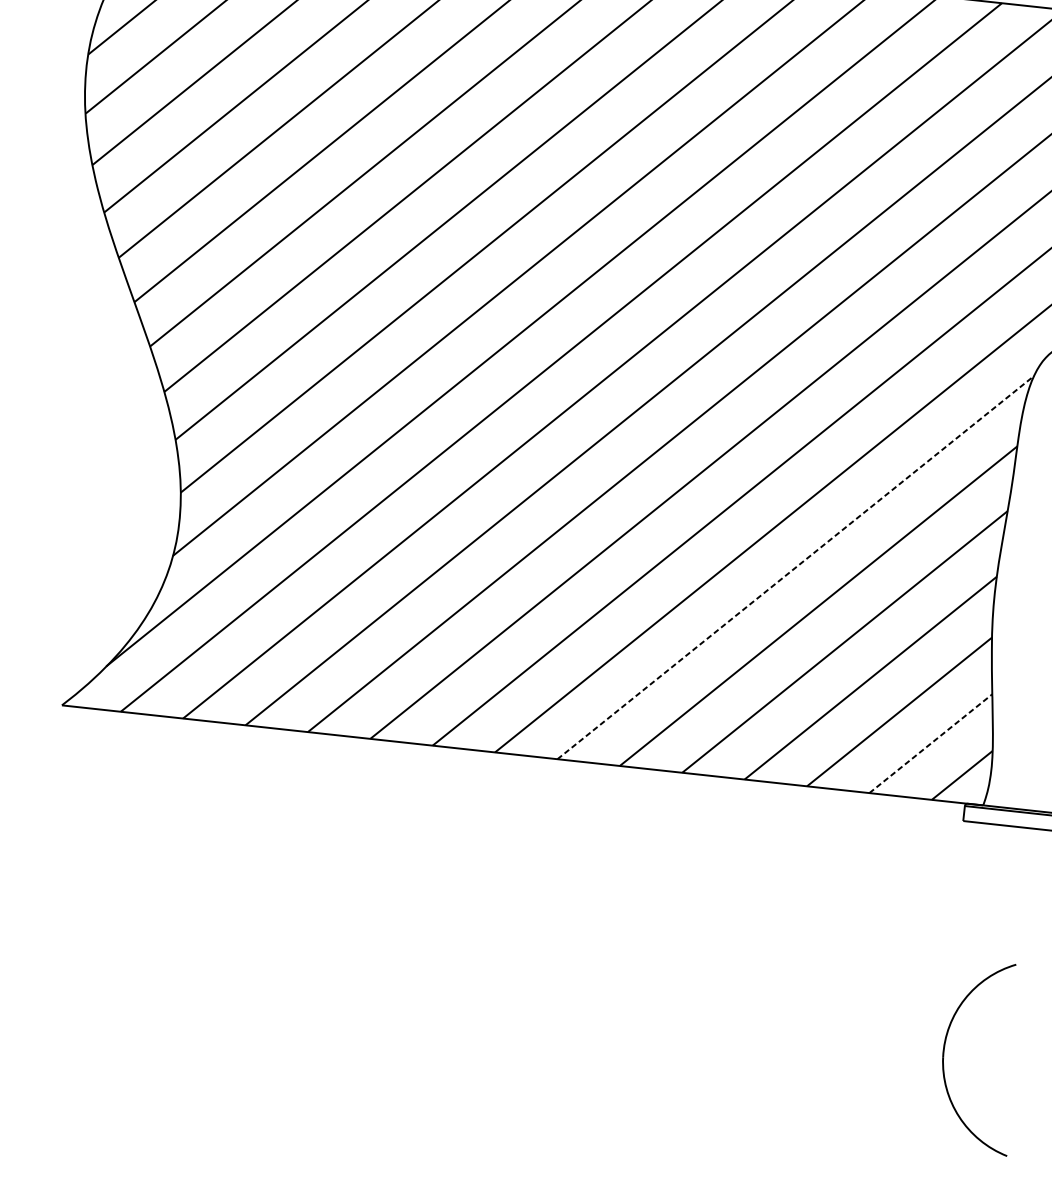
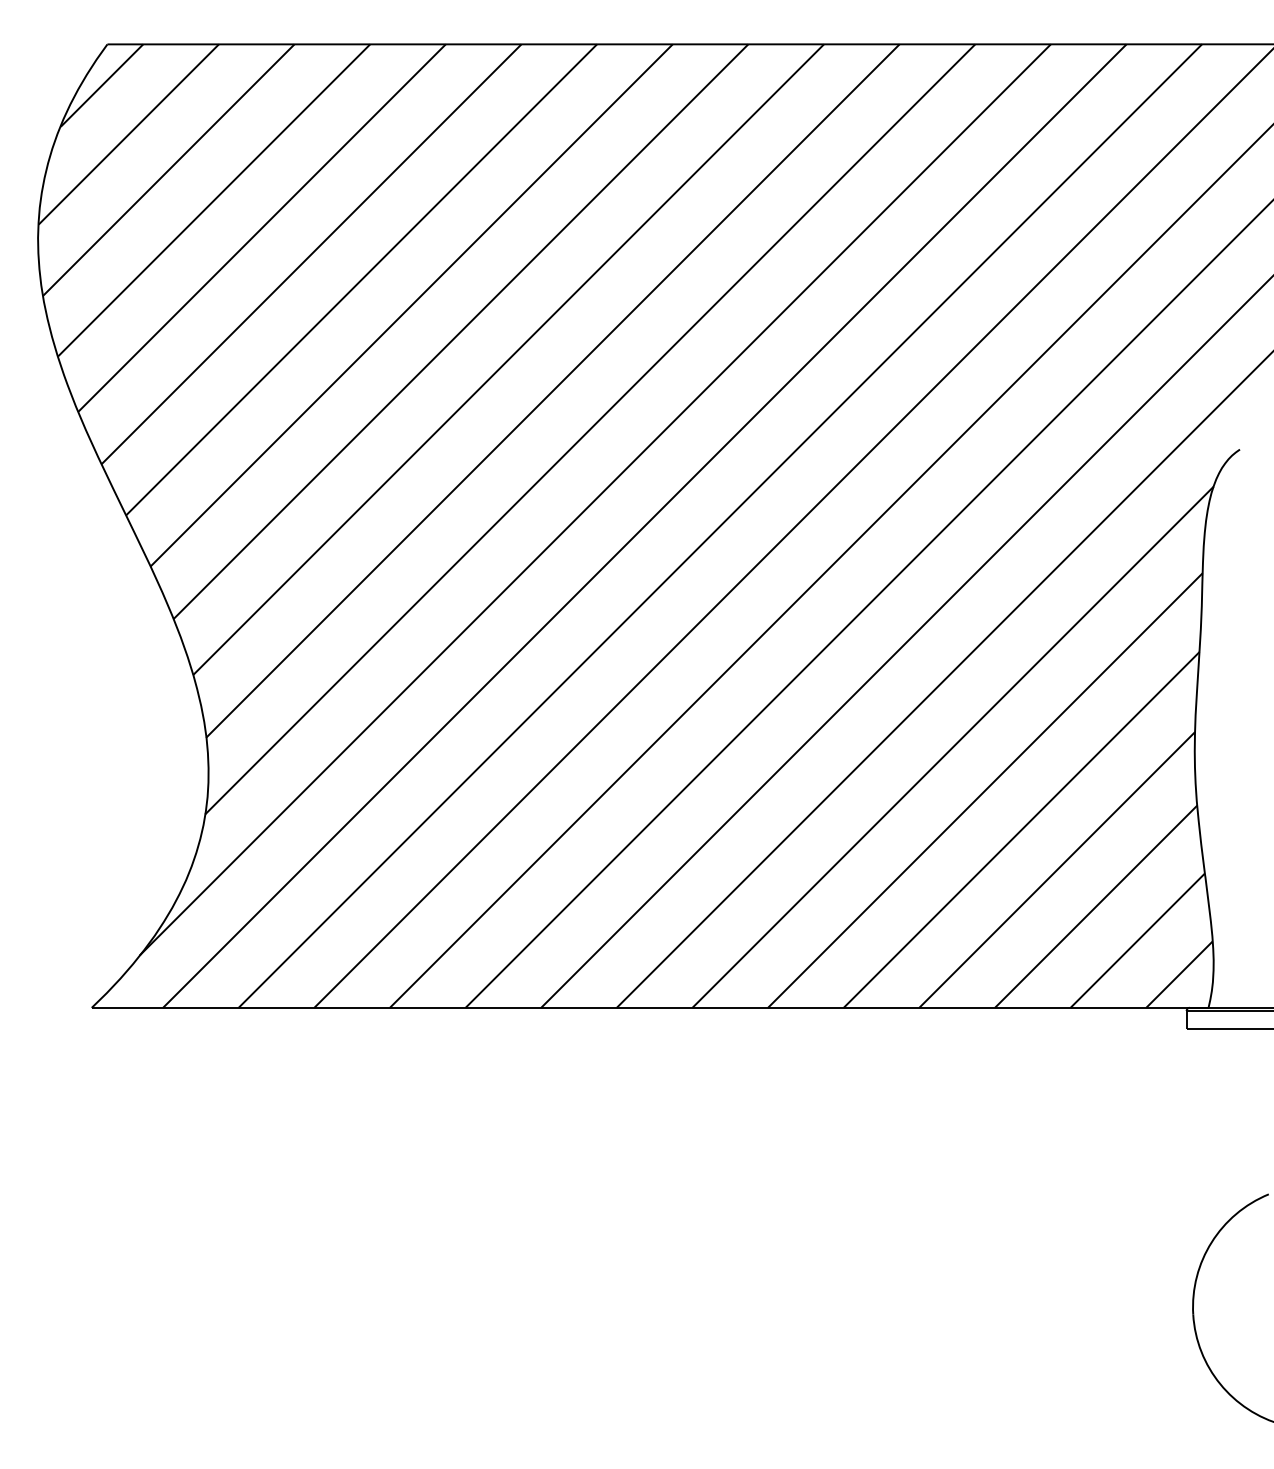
line: (796, 567) -> (953, 747), dashed -> solid
line: (931, 743) -> (1138, 940), dashed -> solid

